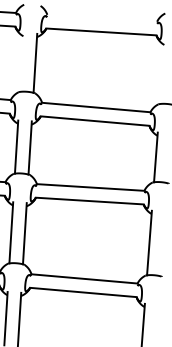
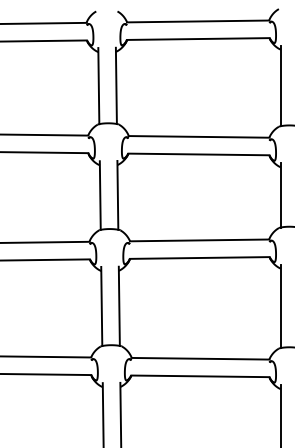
line: (102, 18) -> (198, 21), added
line: (21, 62) -> (98, 86), added
line: (162, 72) -> (280, 85), added

